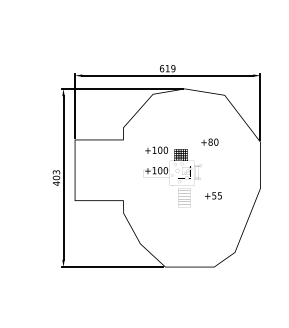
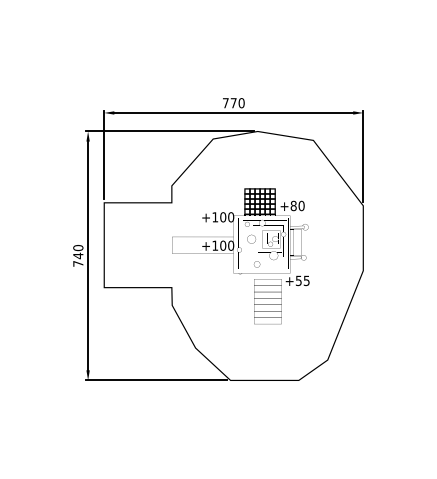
text: (167, 68) -> (233, 103), 619 -> 770
text: (56, 178) -> (78, 256), 403 -> 740
part: (172, 178) -> (240, 256), size x1.67

